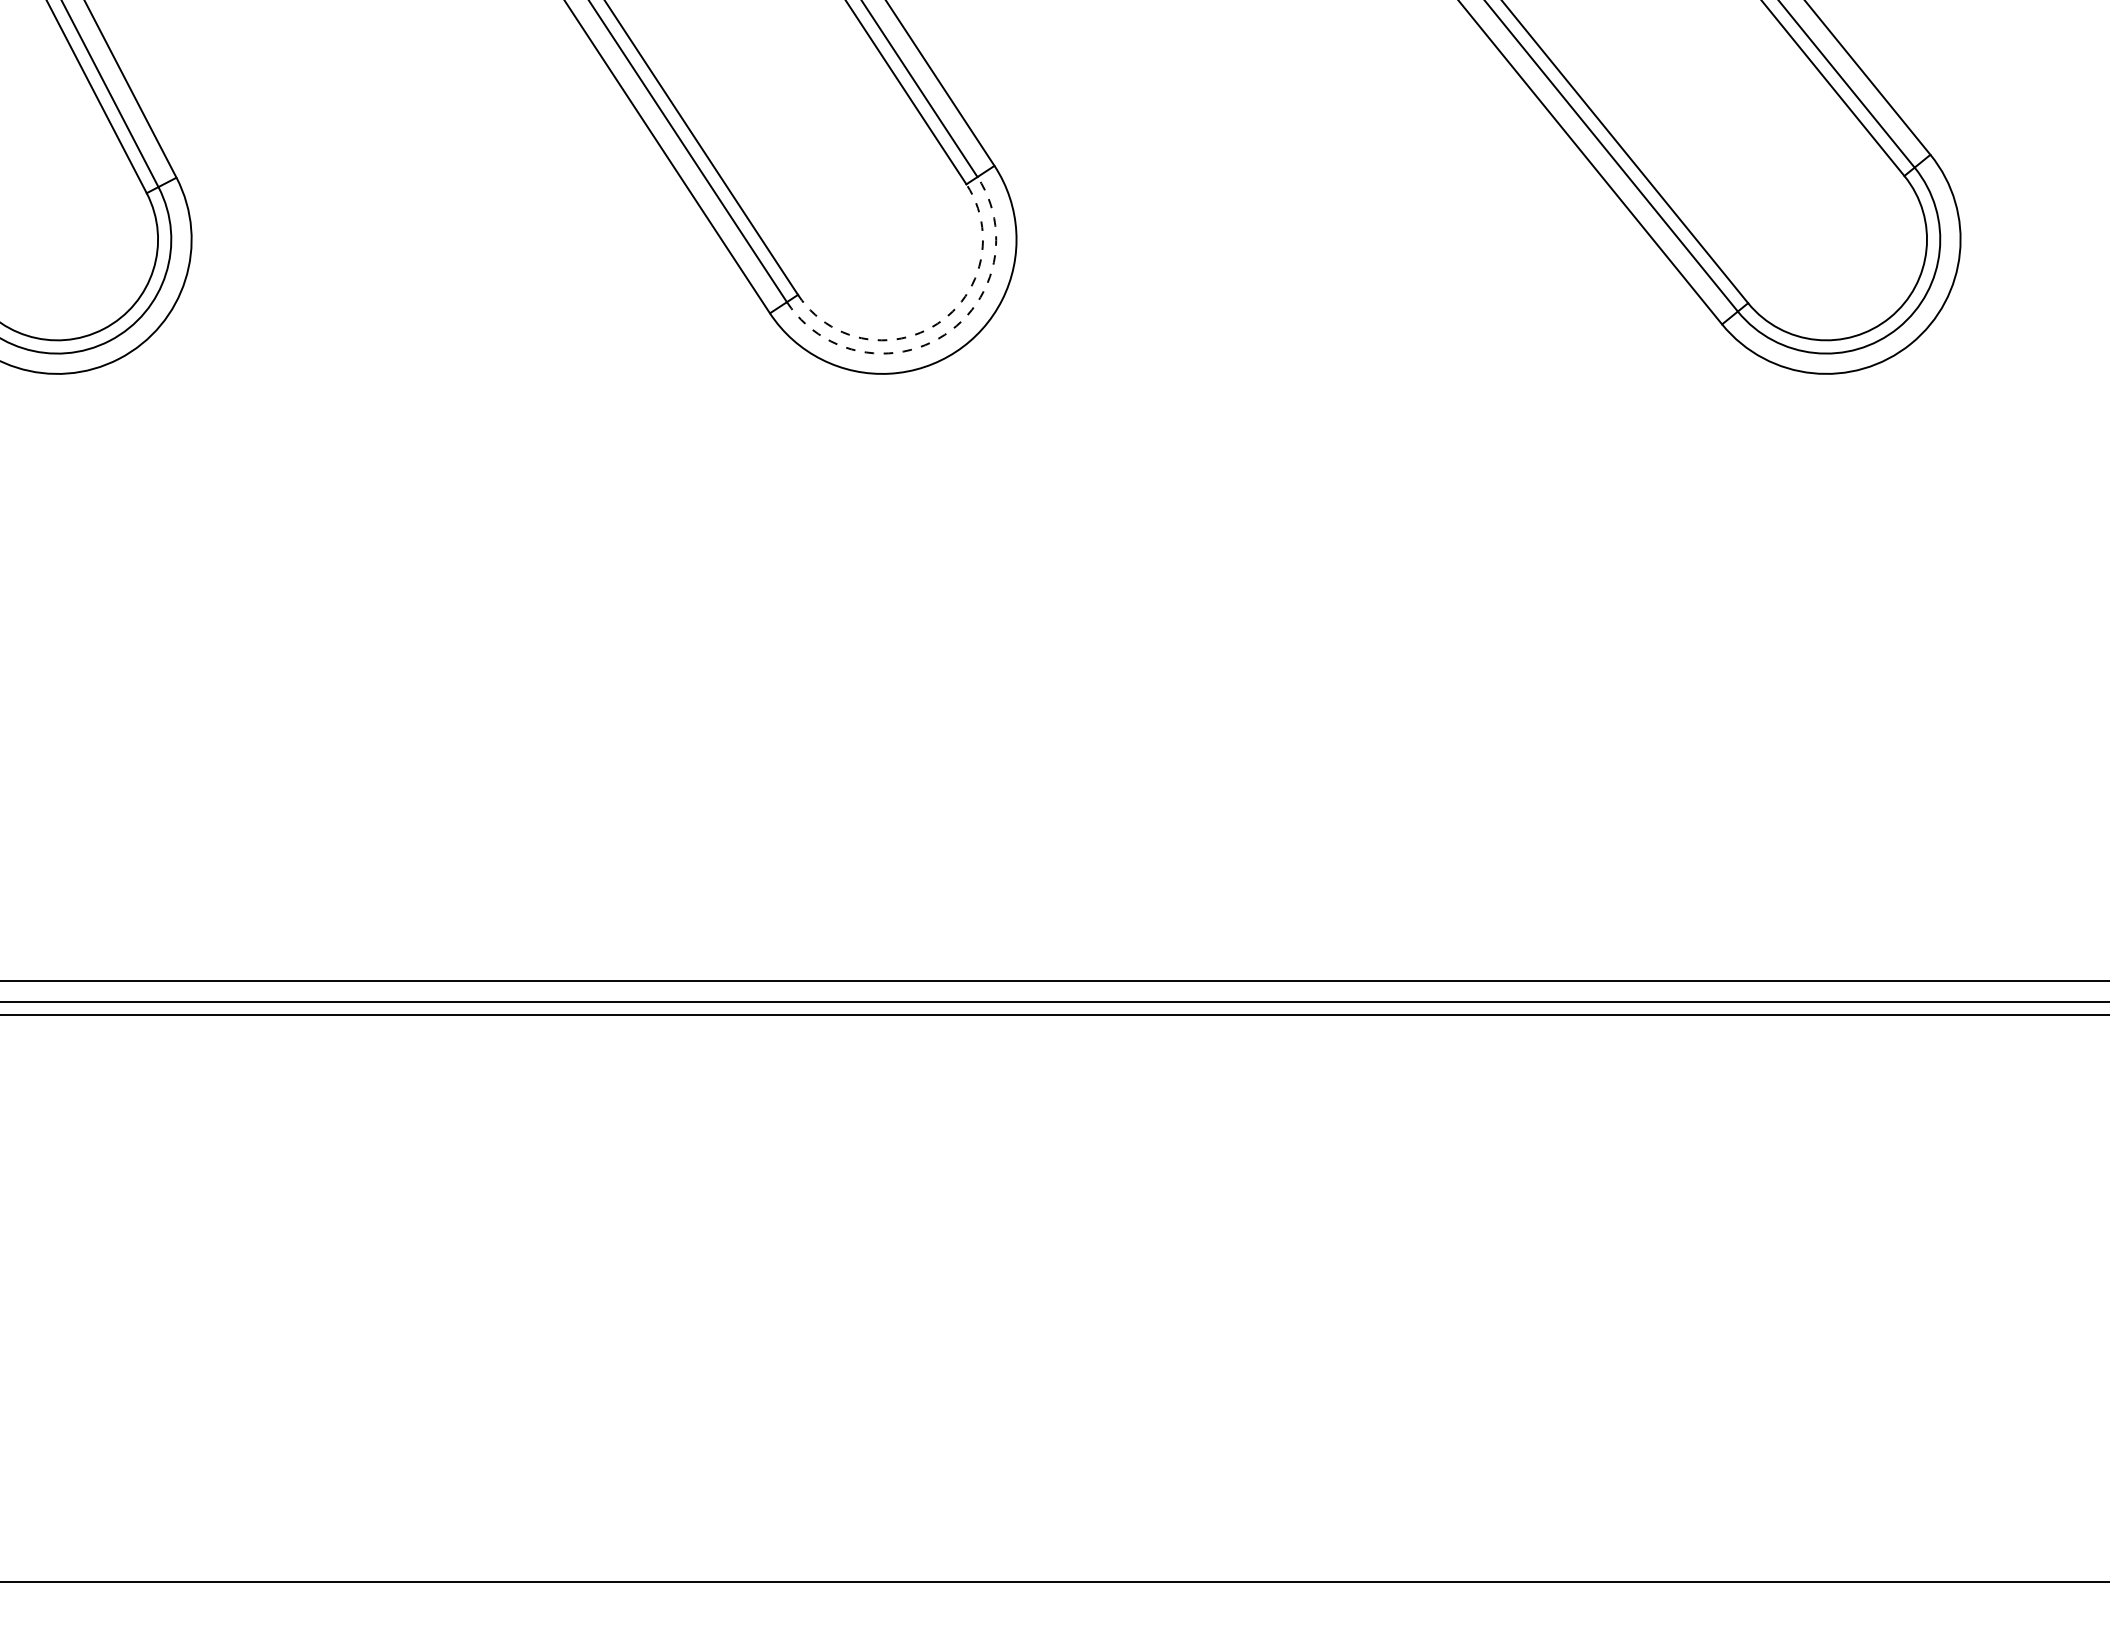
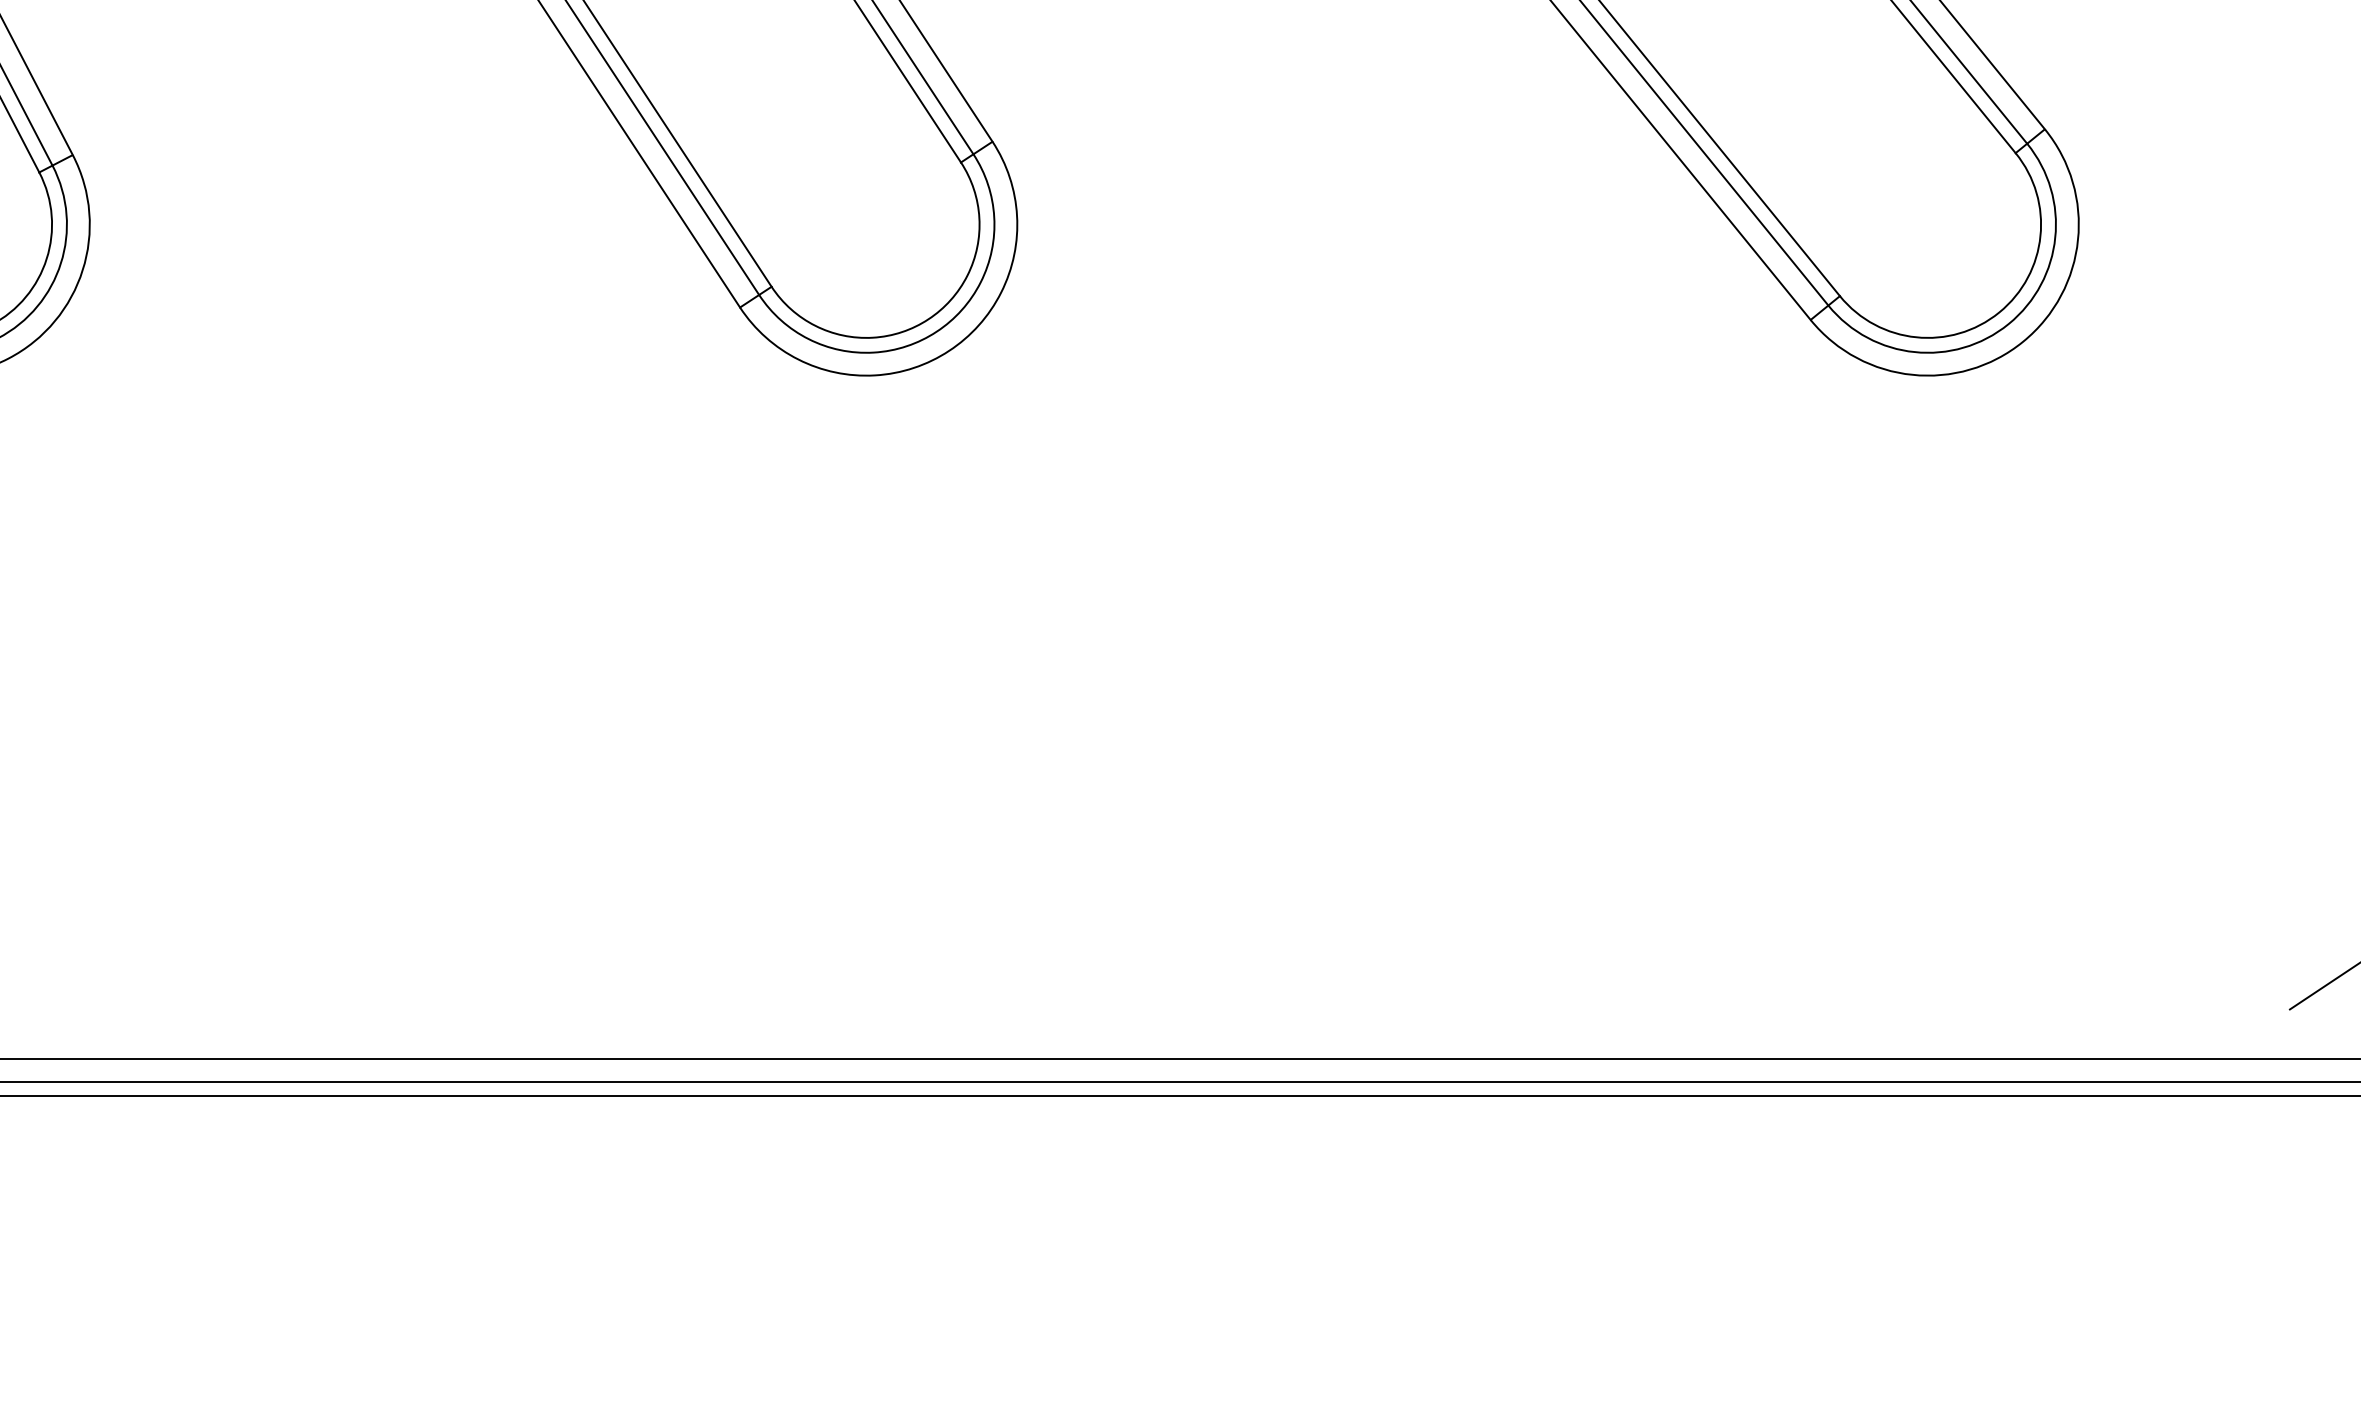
arc: (937, 323) -> (928, 318), dashed -> solid
arc: (944, 334) -> (936, 331), dashed -> solid

